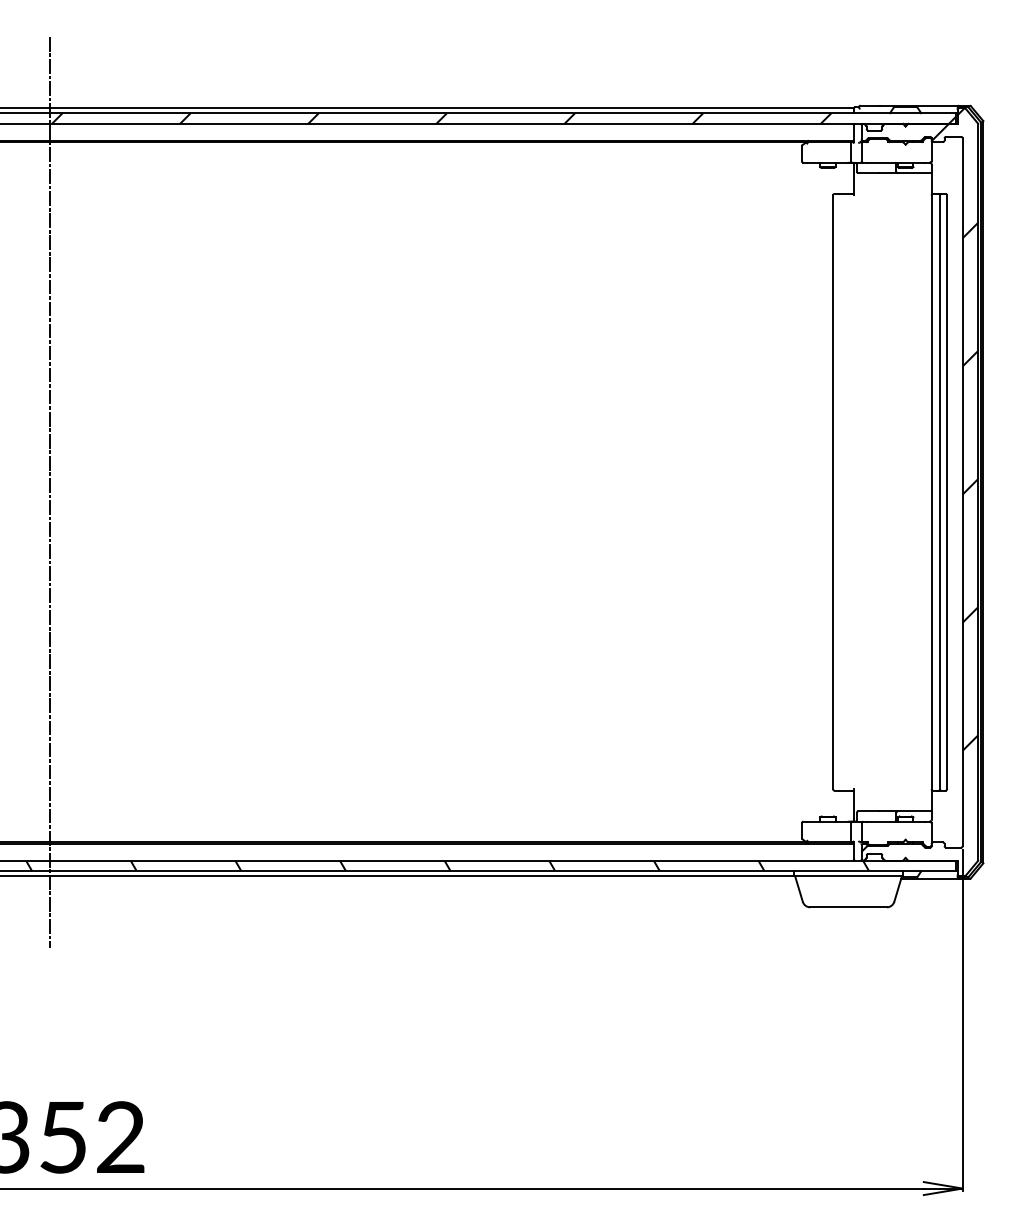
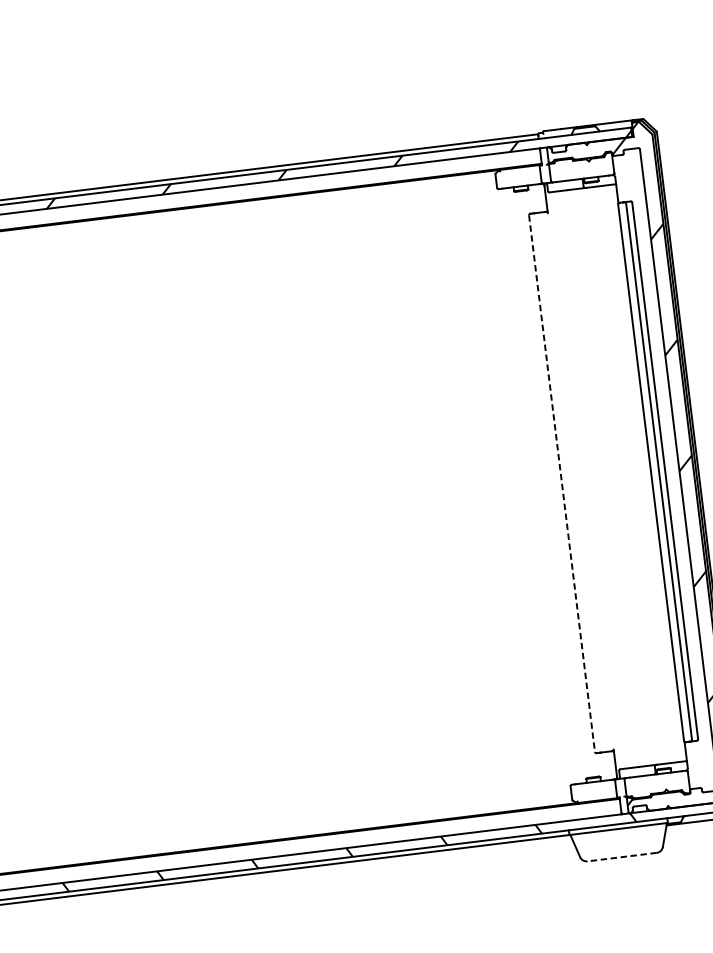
line: (833, 492) -> (562, 483), solid -> dashed
line: (848, 907) -> (622, 857), solid -> dashed

